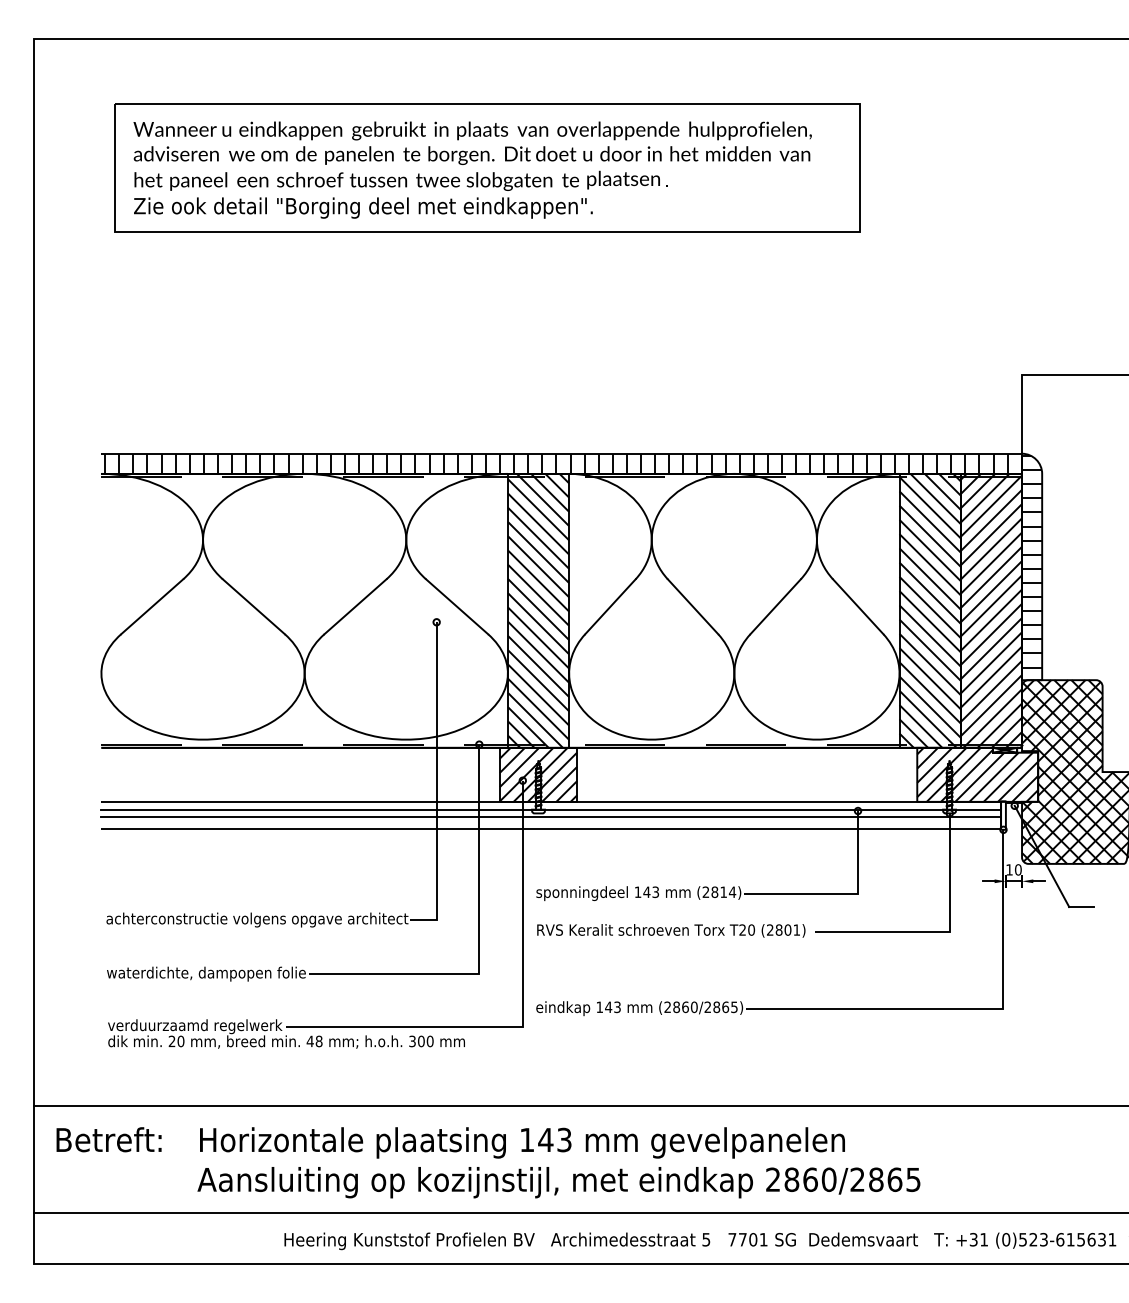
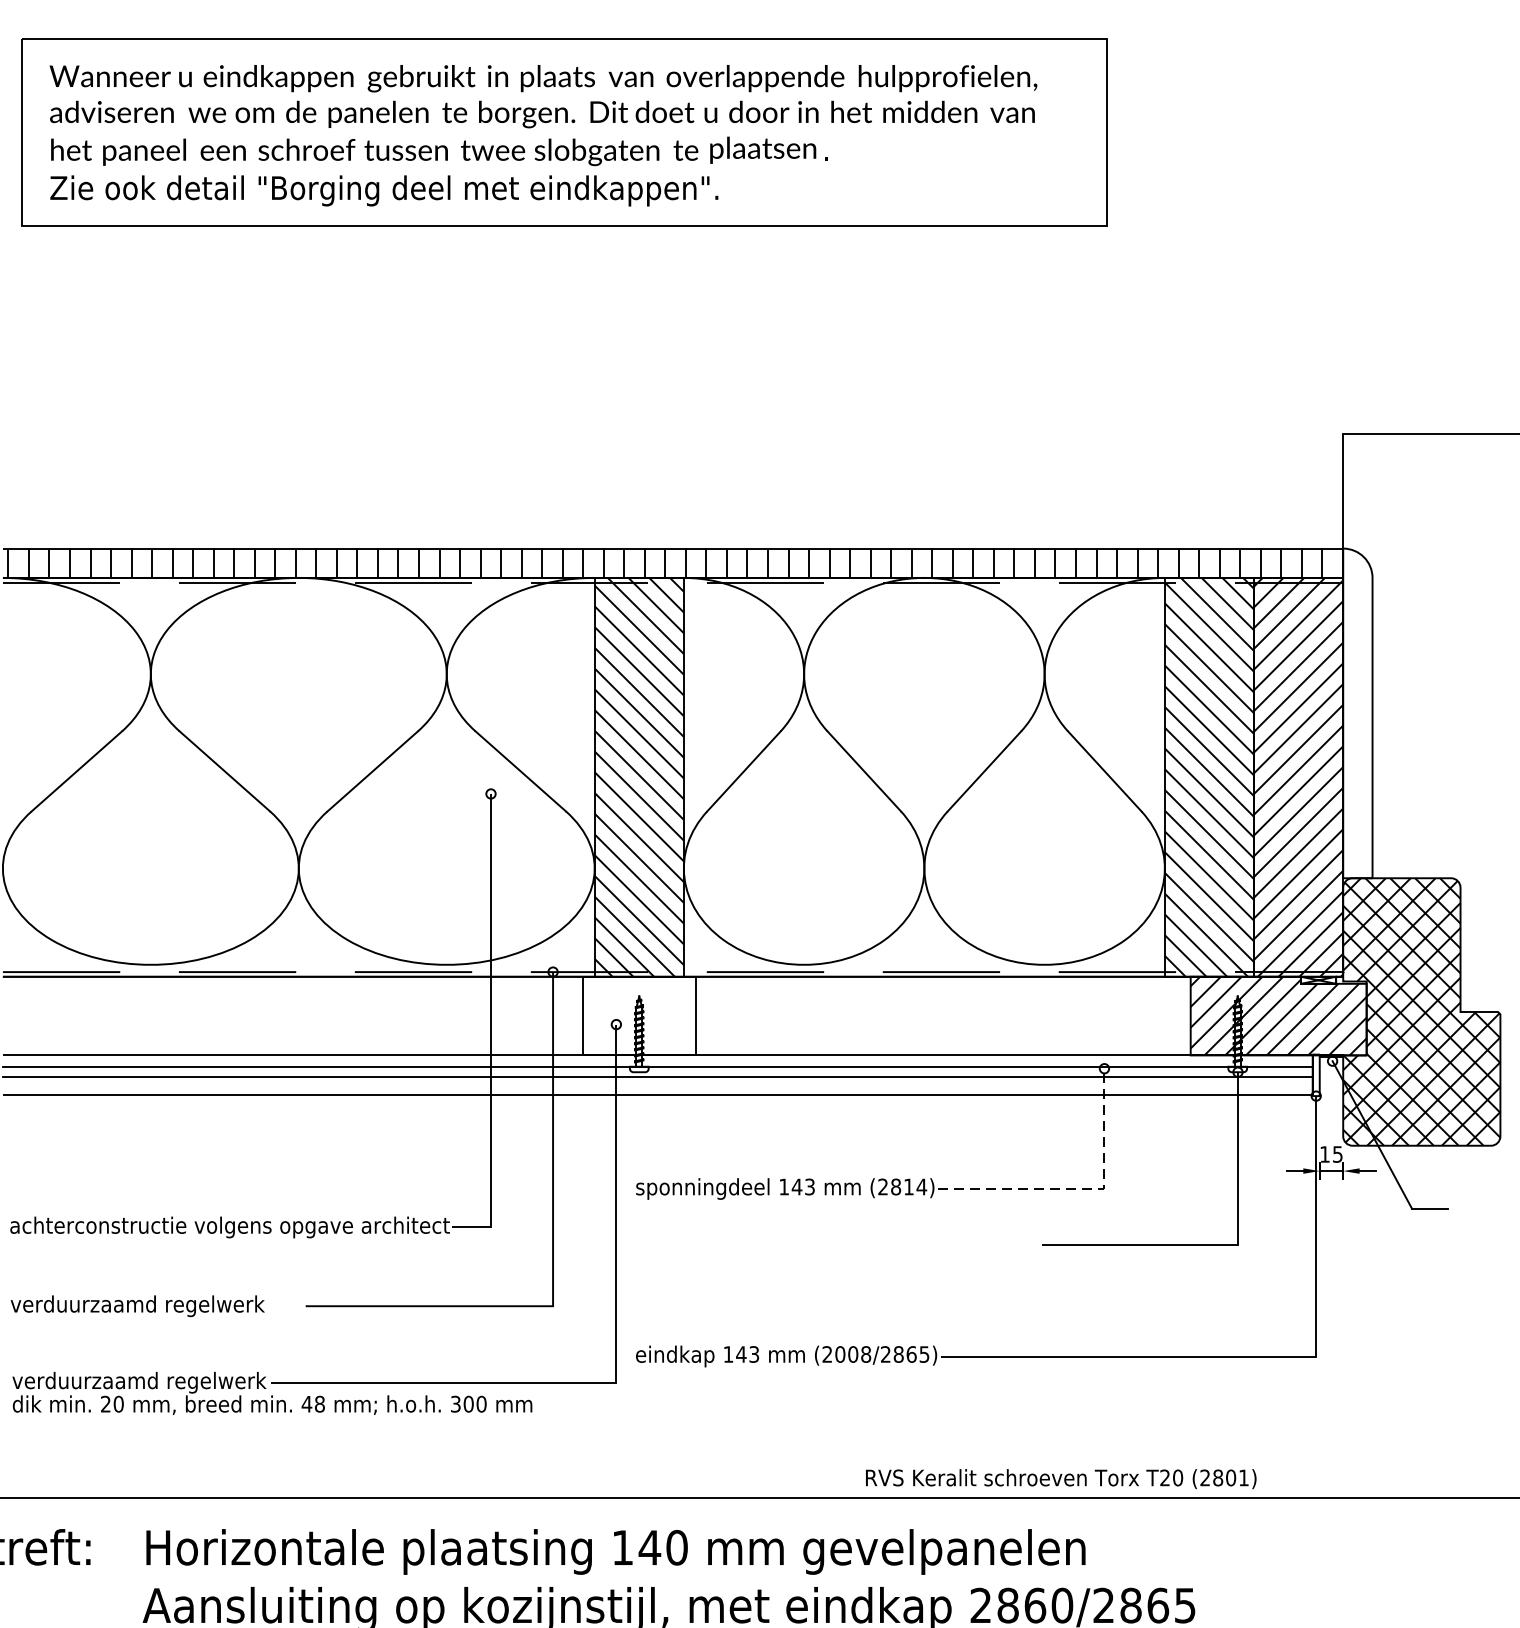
hatch: (1032, 561) -> (1358, 705), removed
hatch: (538, 774) -> (639, 1015), removed
text: (1018, 869) -> (1338, 1153), 10 -> 15
line: (843, 893) -> (1083, 1188), solid -> dashed
text: (671, 930) -> (1061, 1478), moved
text: (206, 973) -> (155, 1305), waterdichte, dampopen folie -> verduurzaamd regelwerk
text: (685, 1006) -> (853, 1353), (2860/2865) -> (2008/2865)
text: (564, 1139) -> (677, 1546), 143 -> 140

